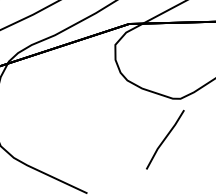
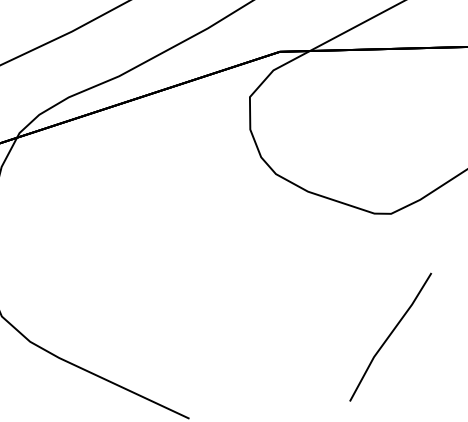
line: (165, 139) -> (390, 336), moved

